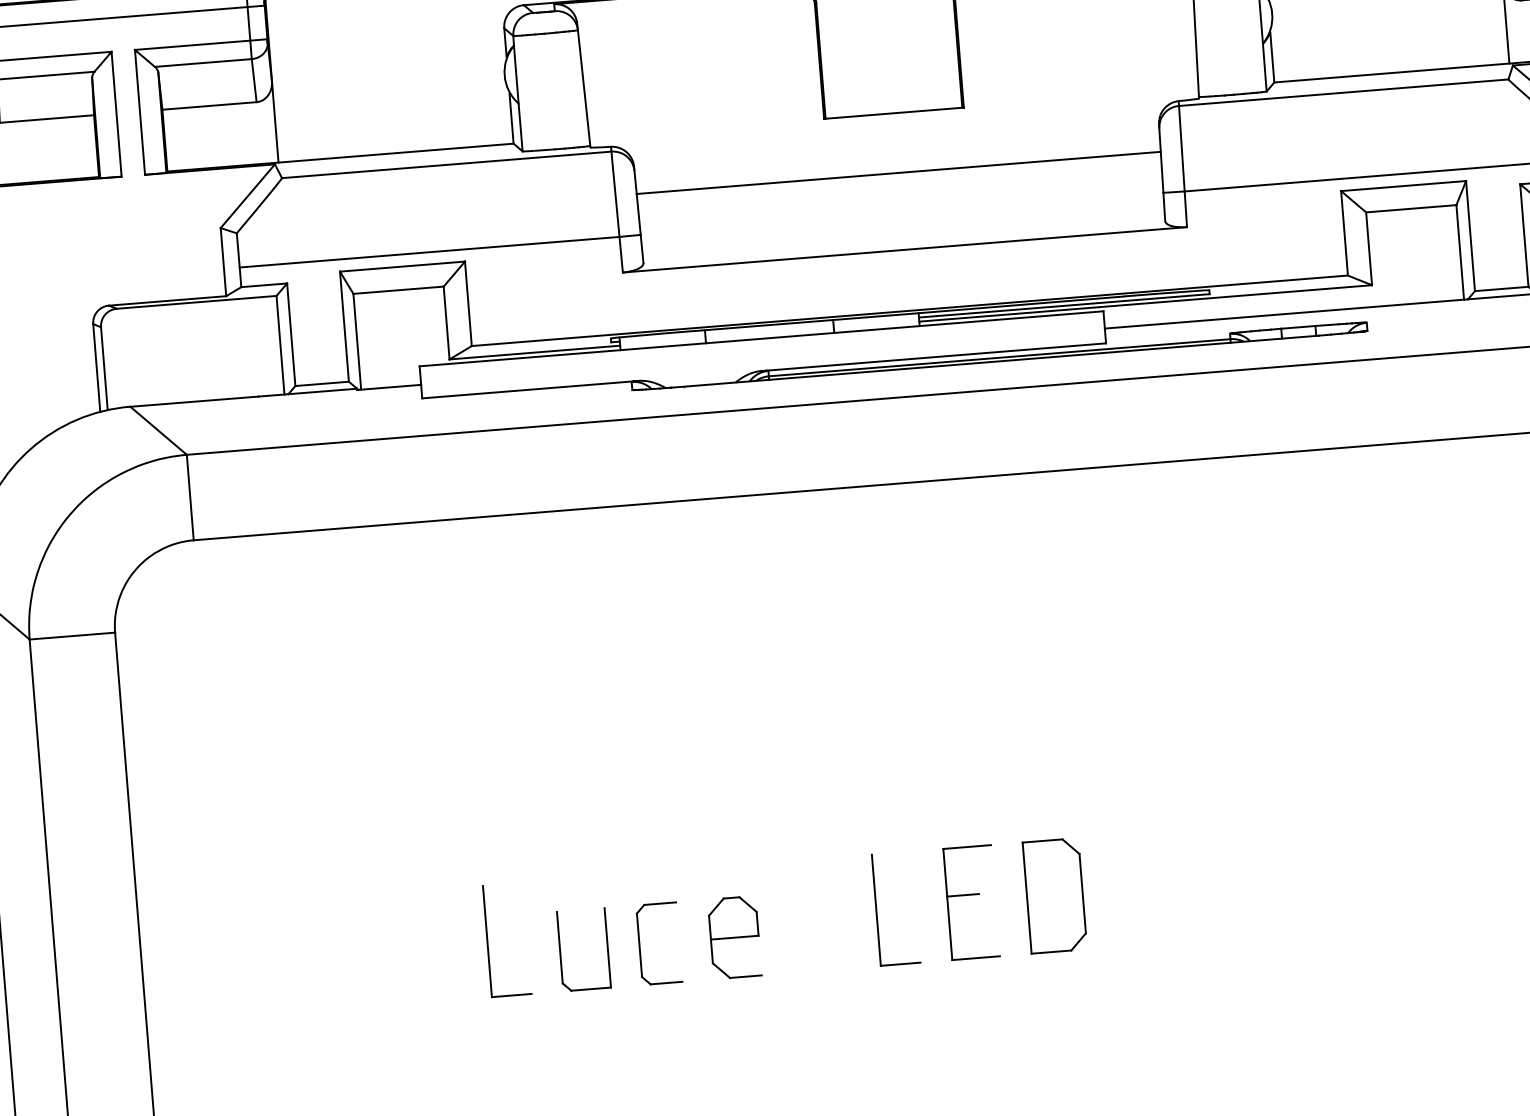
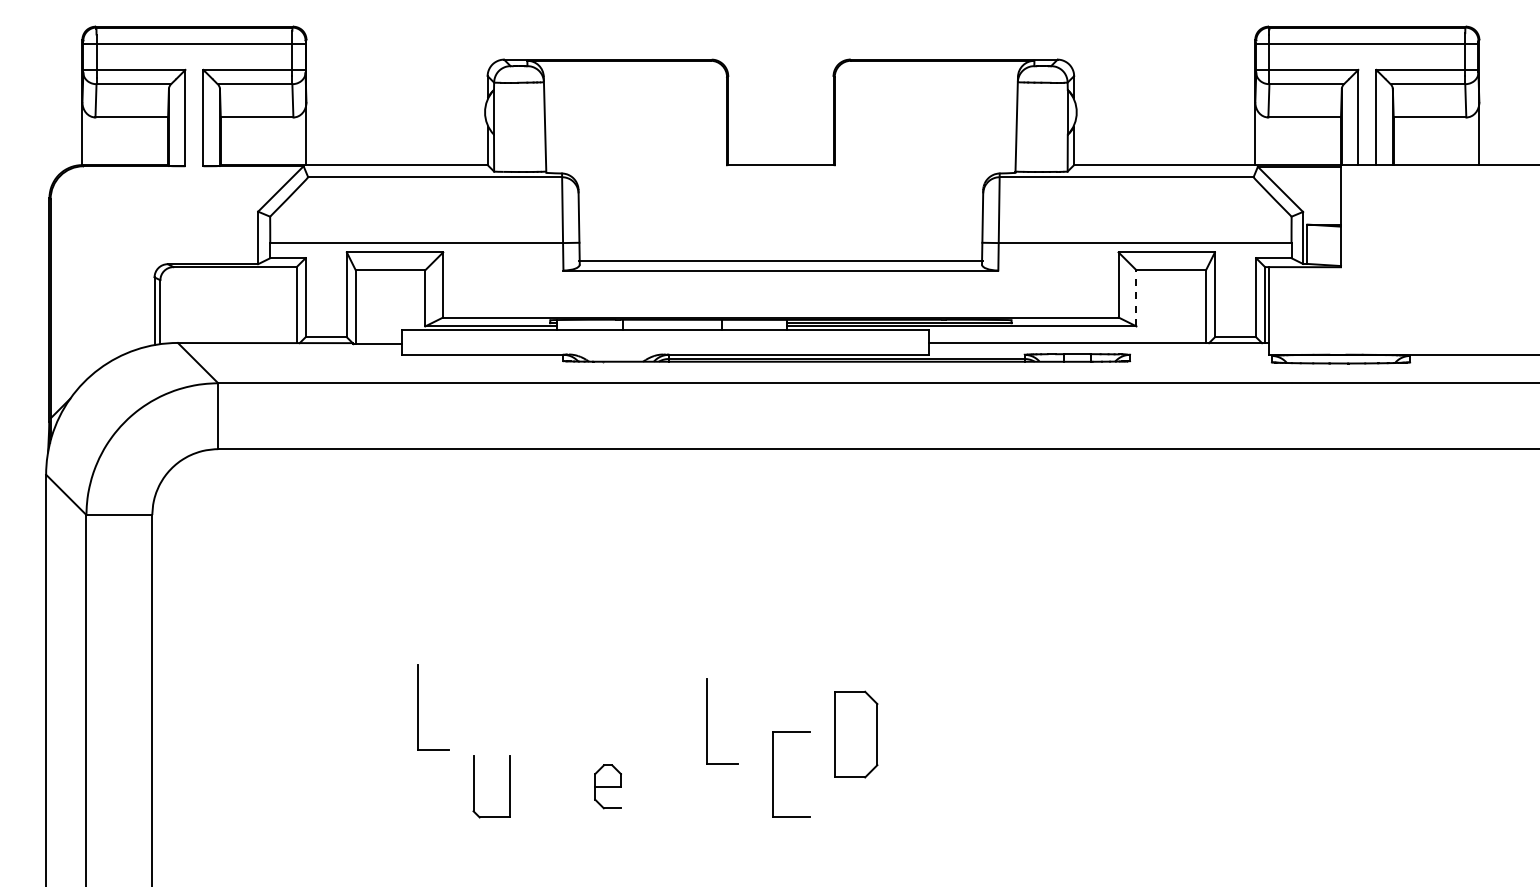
line: (898, 173) -> (780, 261), moved
line: (1369, 247) -> (1136, 297), solid -> dashed
line: (962, 895) -> (785, 768), removed
part: (1055, 895) -> (856, 734), moved
part: (876, 910) -> (707, 721), moved
part: (733, 937) -> (607, 786), size x0.7
part: (487, 941) -> (418, 707), moved
part: (640, 944) -> (535, 786), removed

